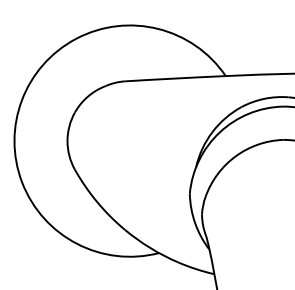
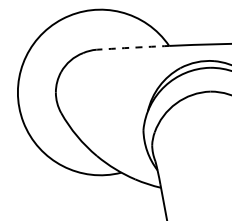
arc: (175, 78) -> (133, 47), solid -> dashed

